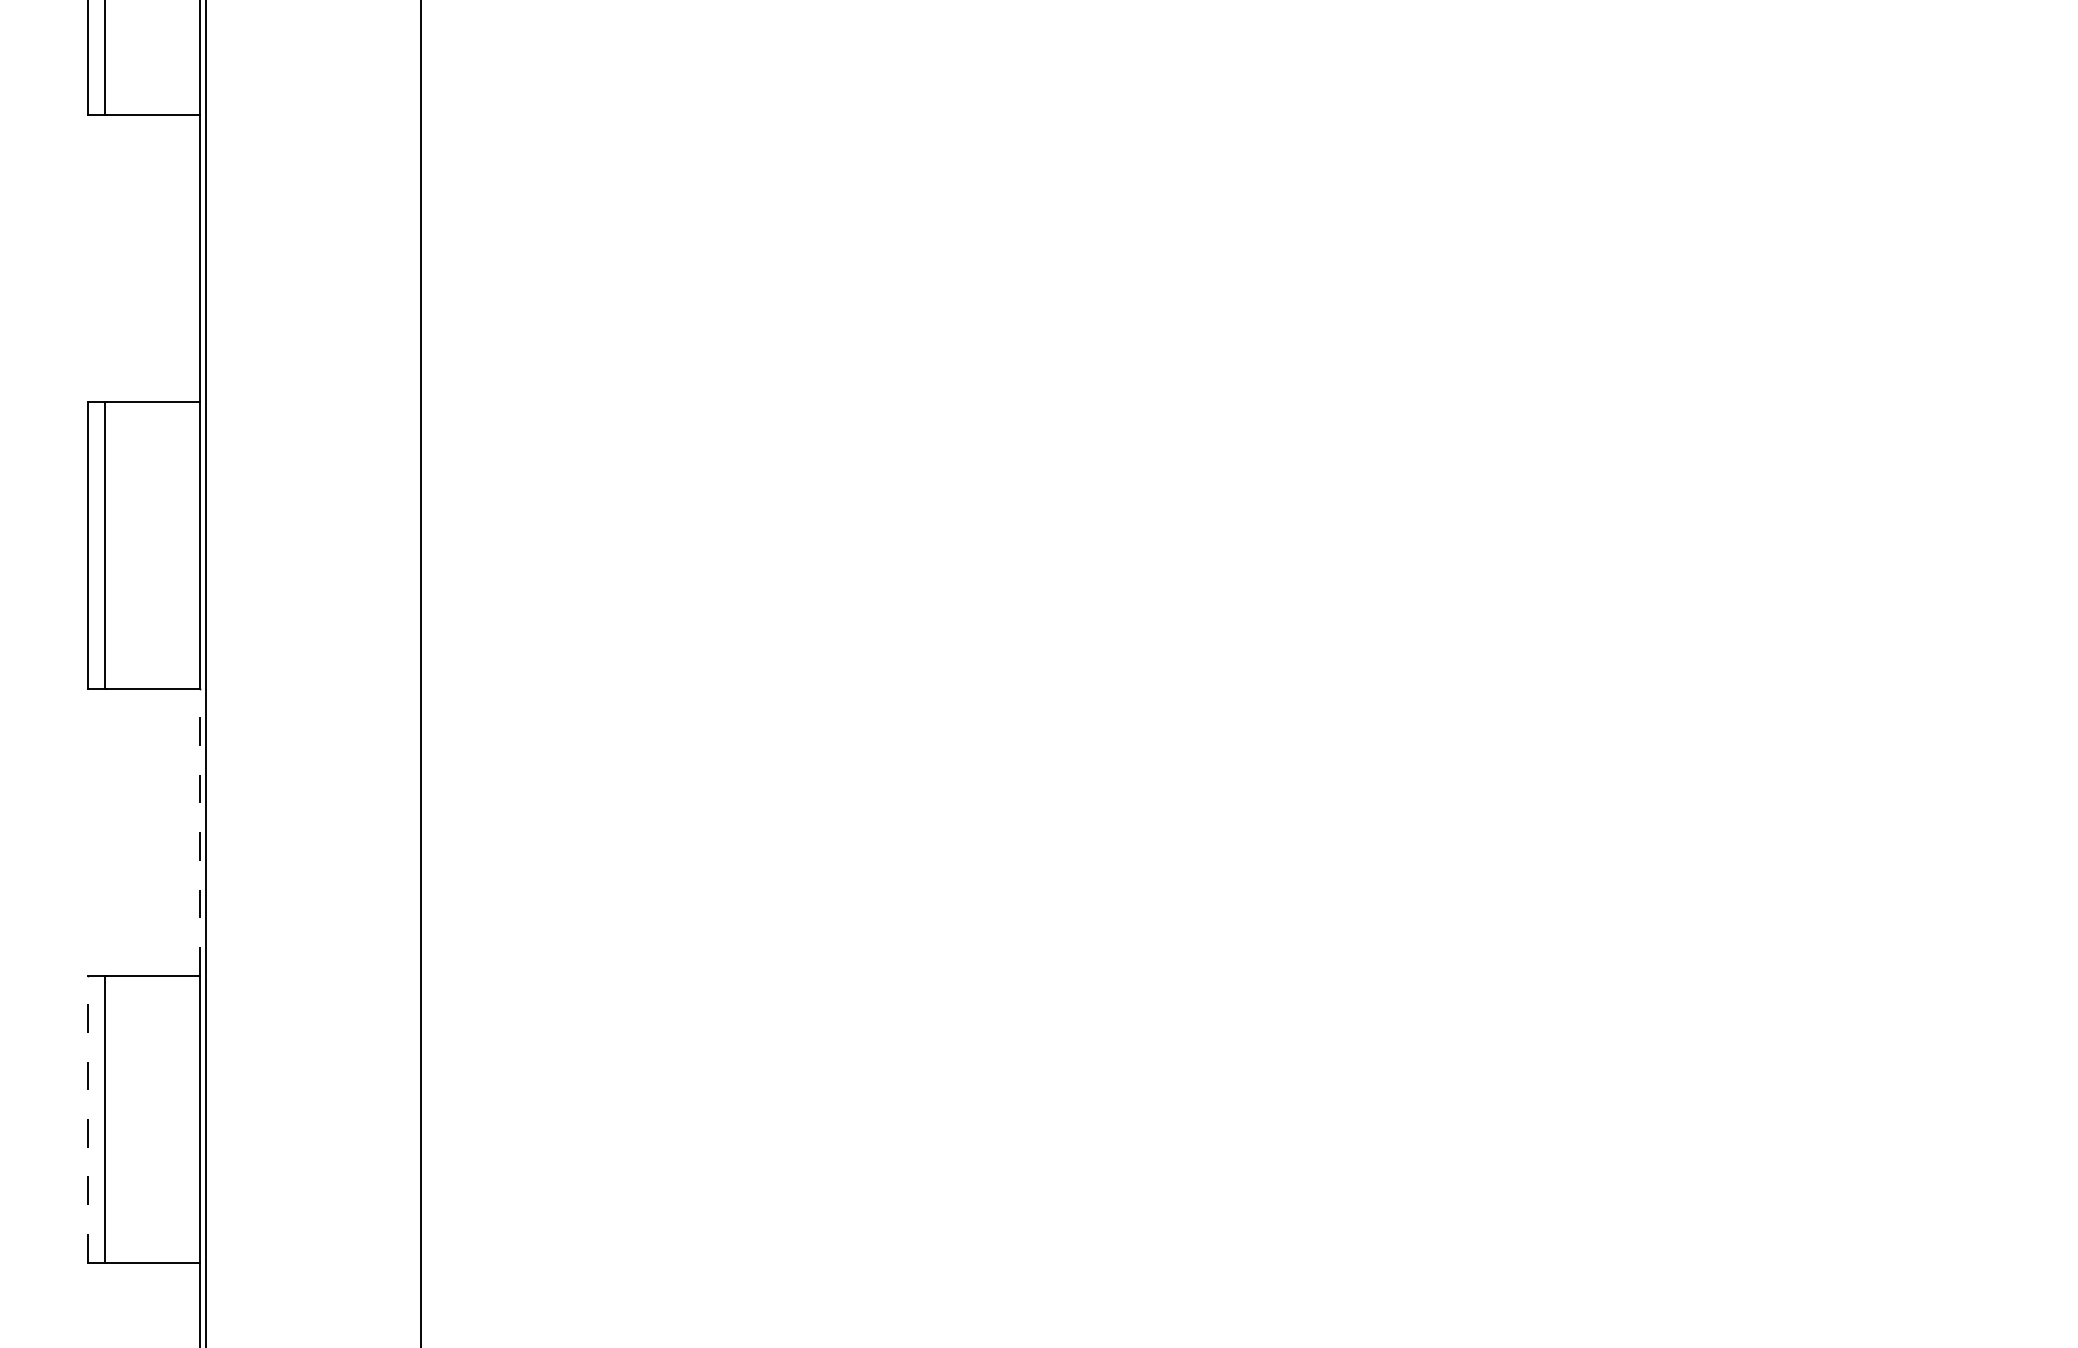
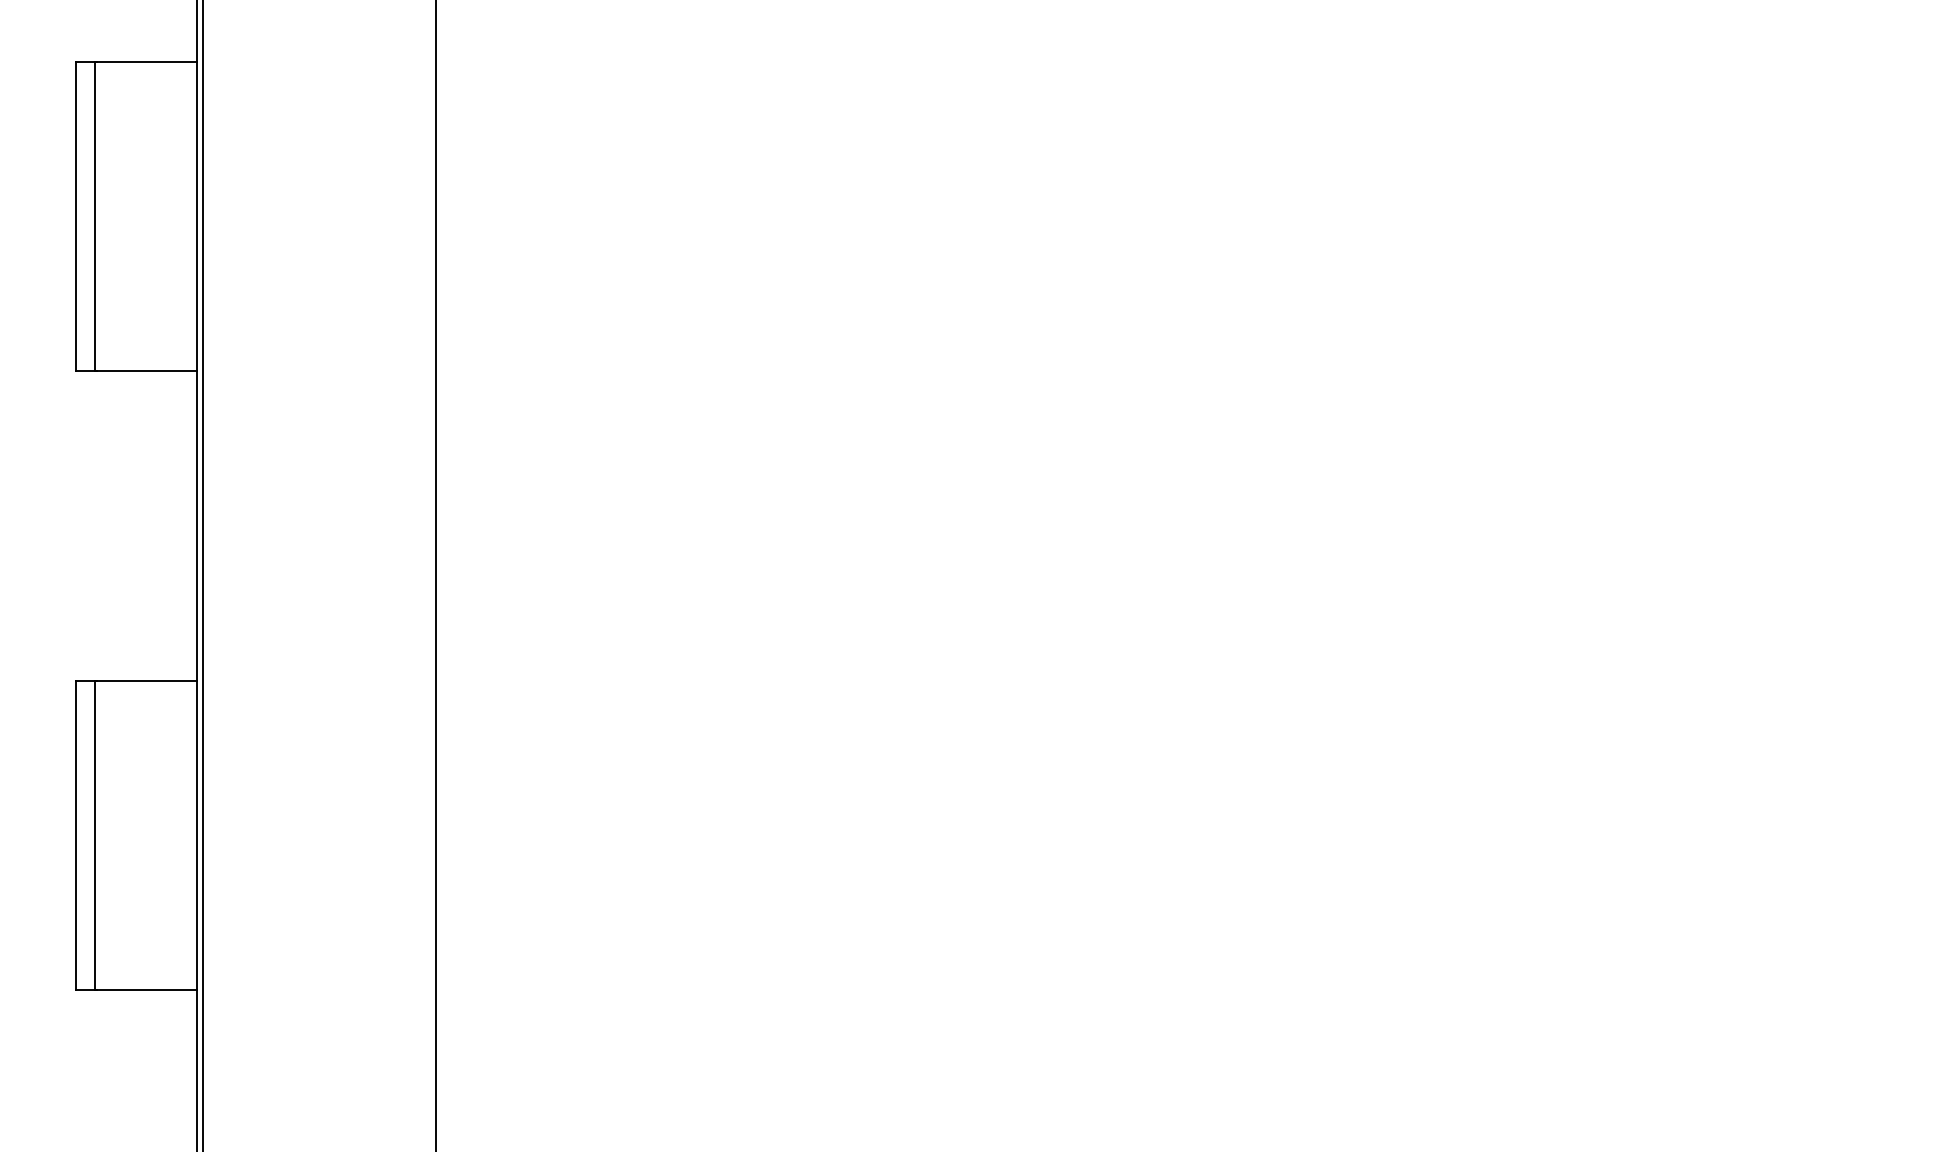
line: (199, 831) -> (196, 525), dashed -> solid
line: (87, 1118) -> (75, 834), dashed -> solid

